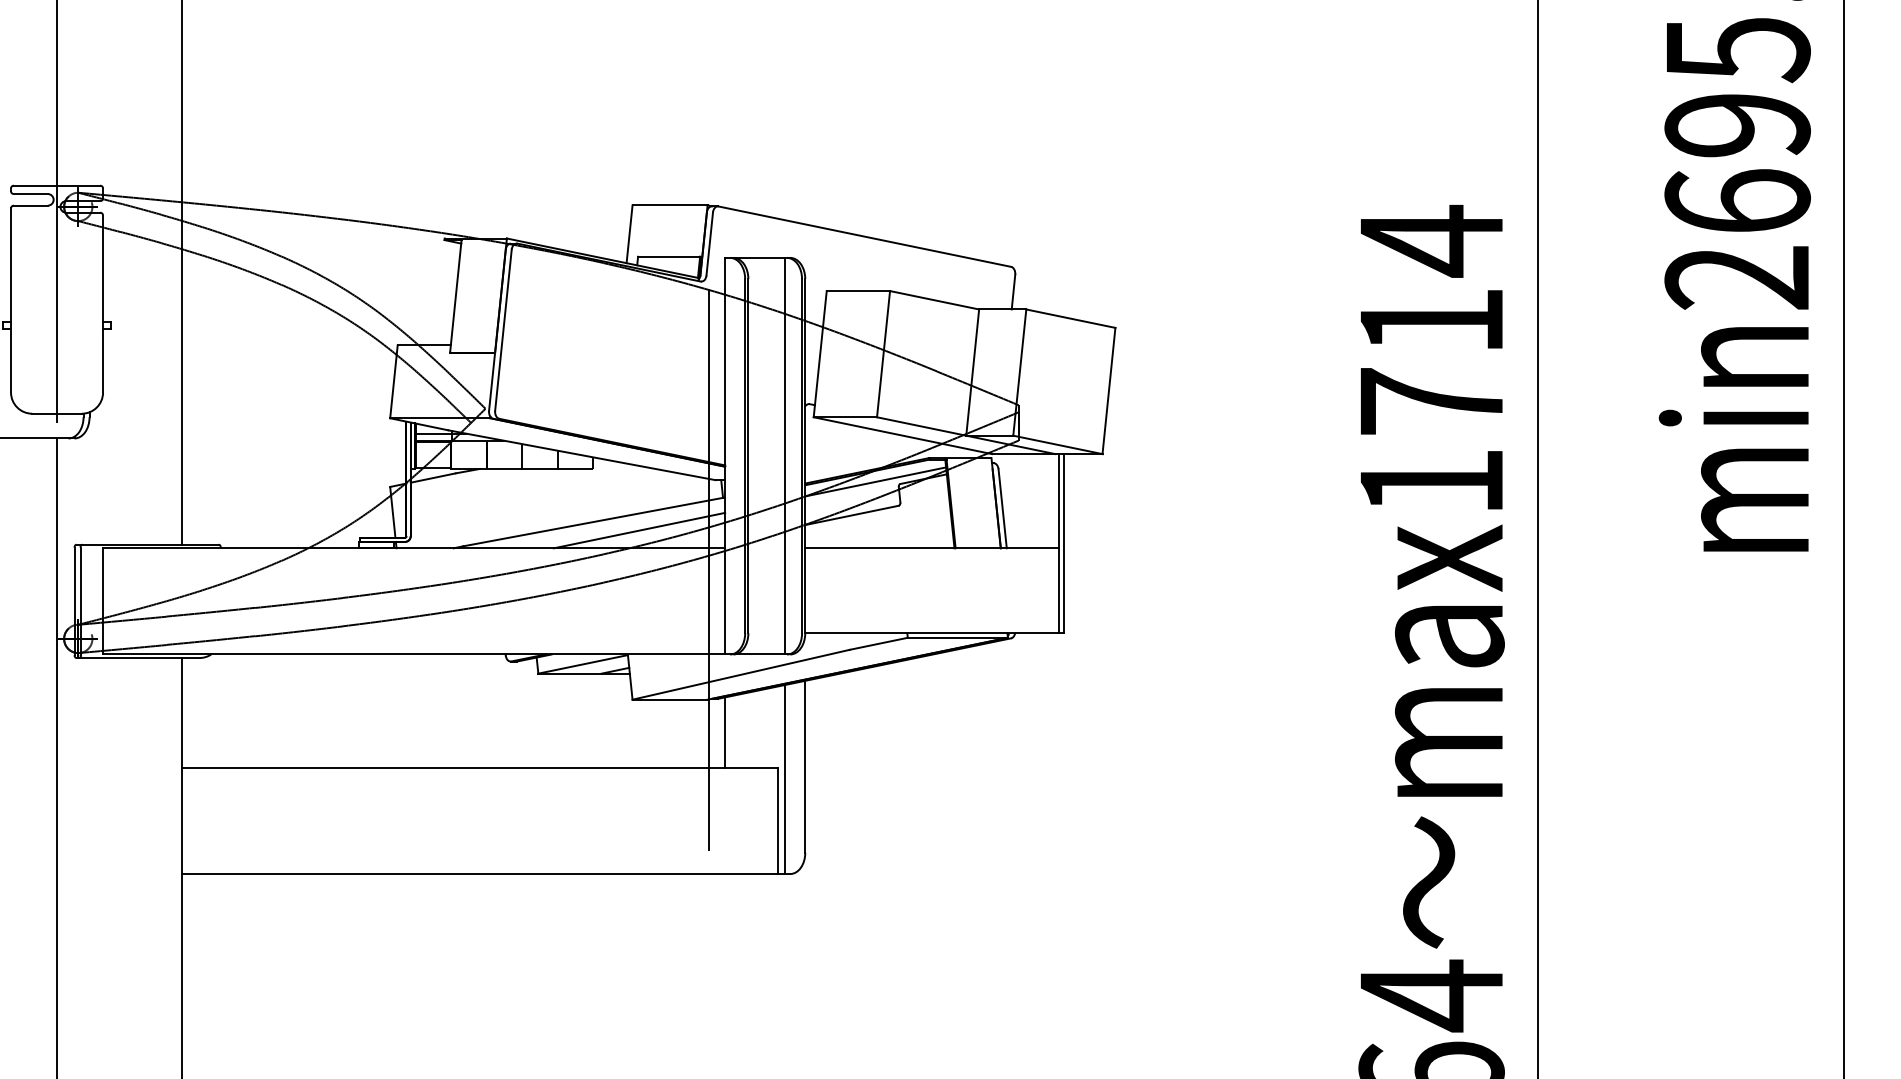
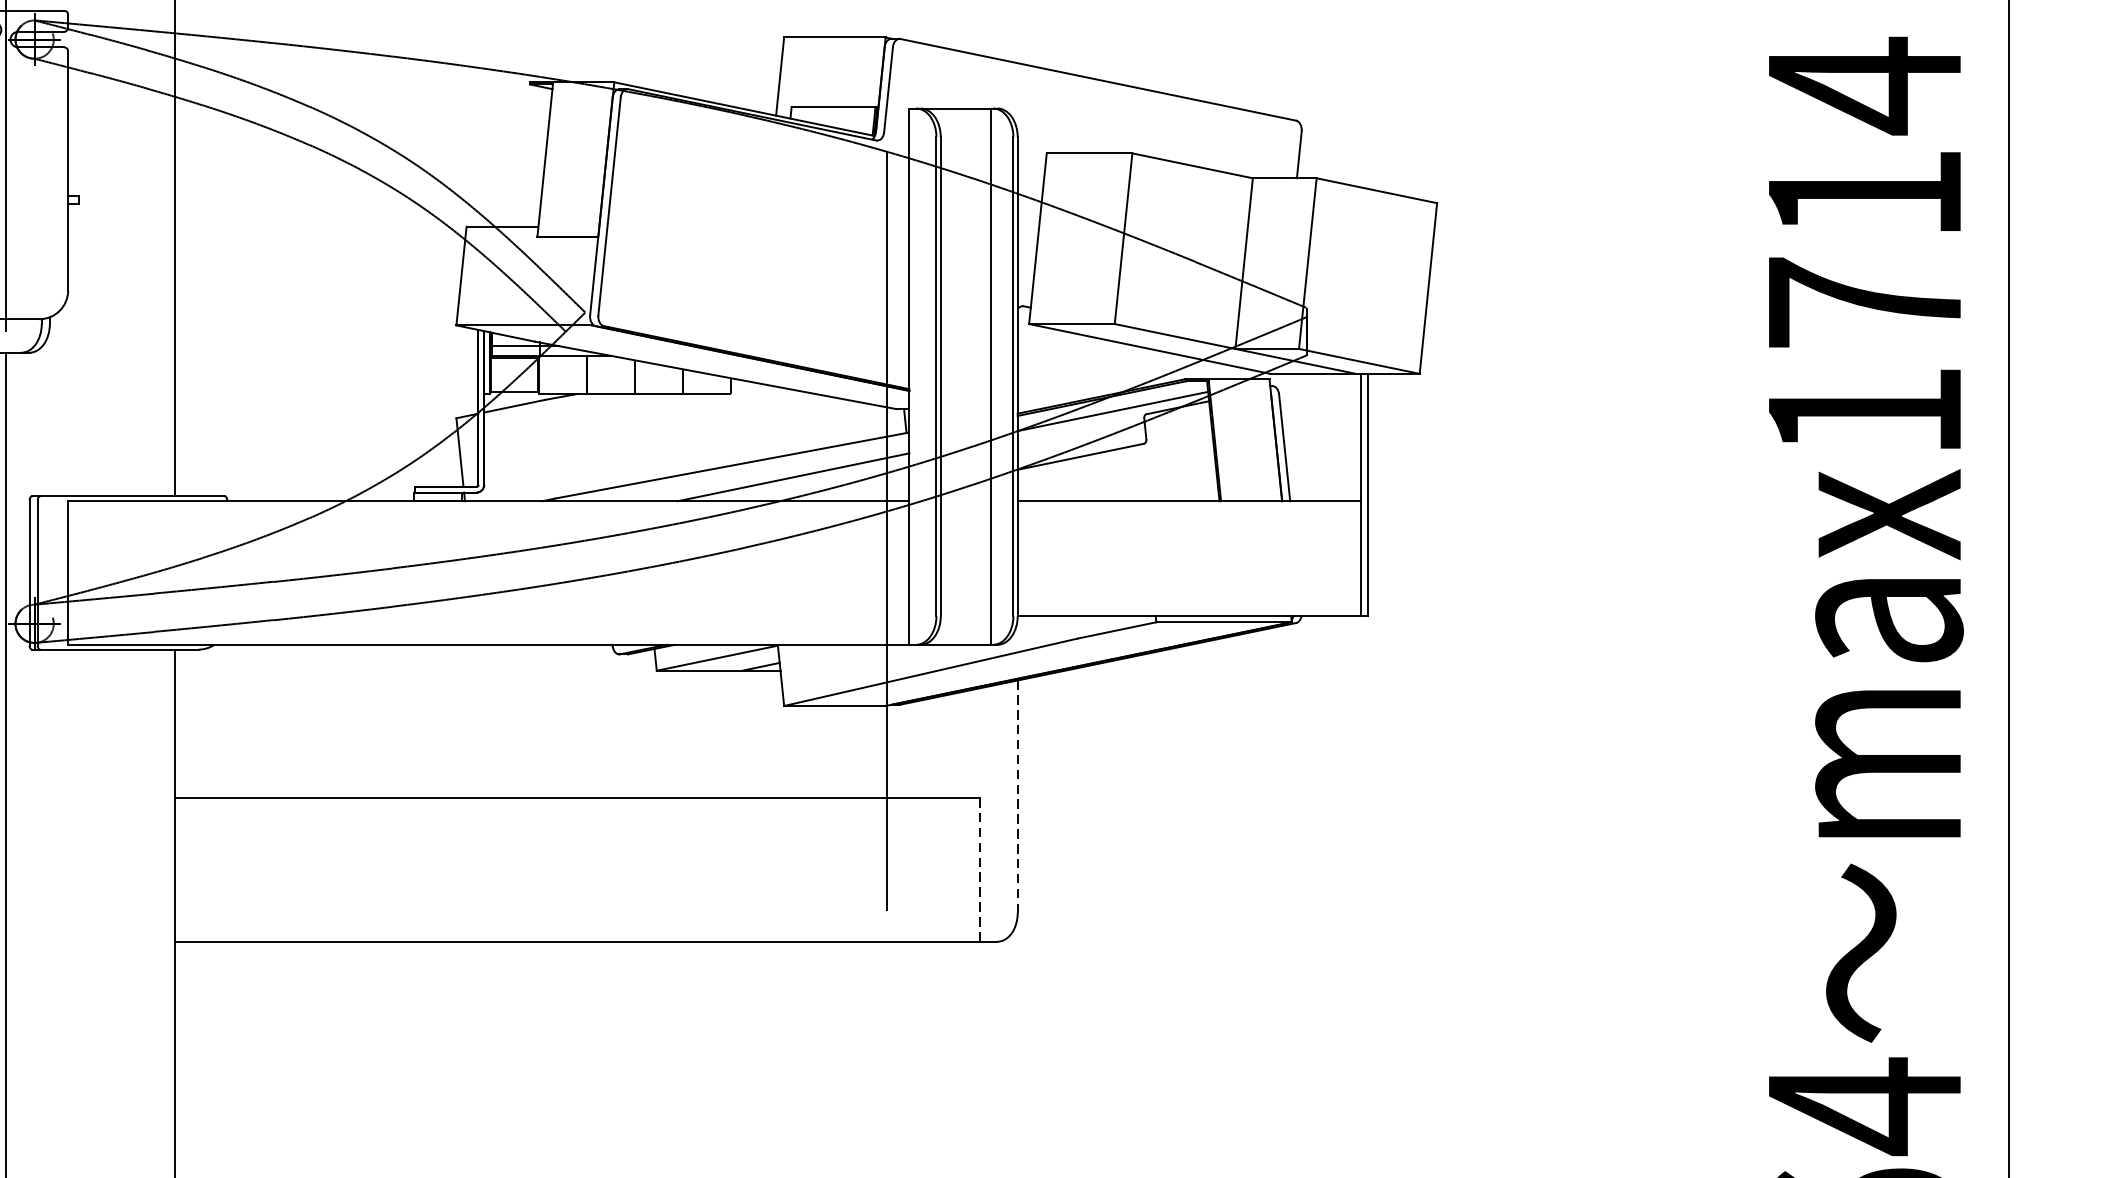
line: (725, 732) -> (909, 750), removed
line: (805, 766) -> (1018, 796), solid -> dashed
line: (785, 779) -> (990, 813), removed
line: (777, 821) -> (980, 870), solid -> dashed

